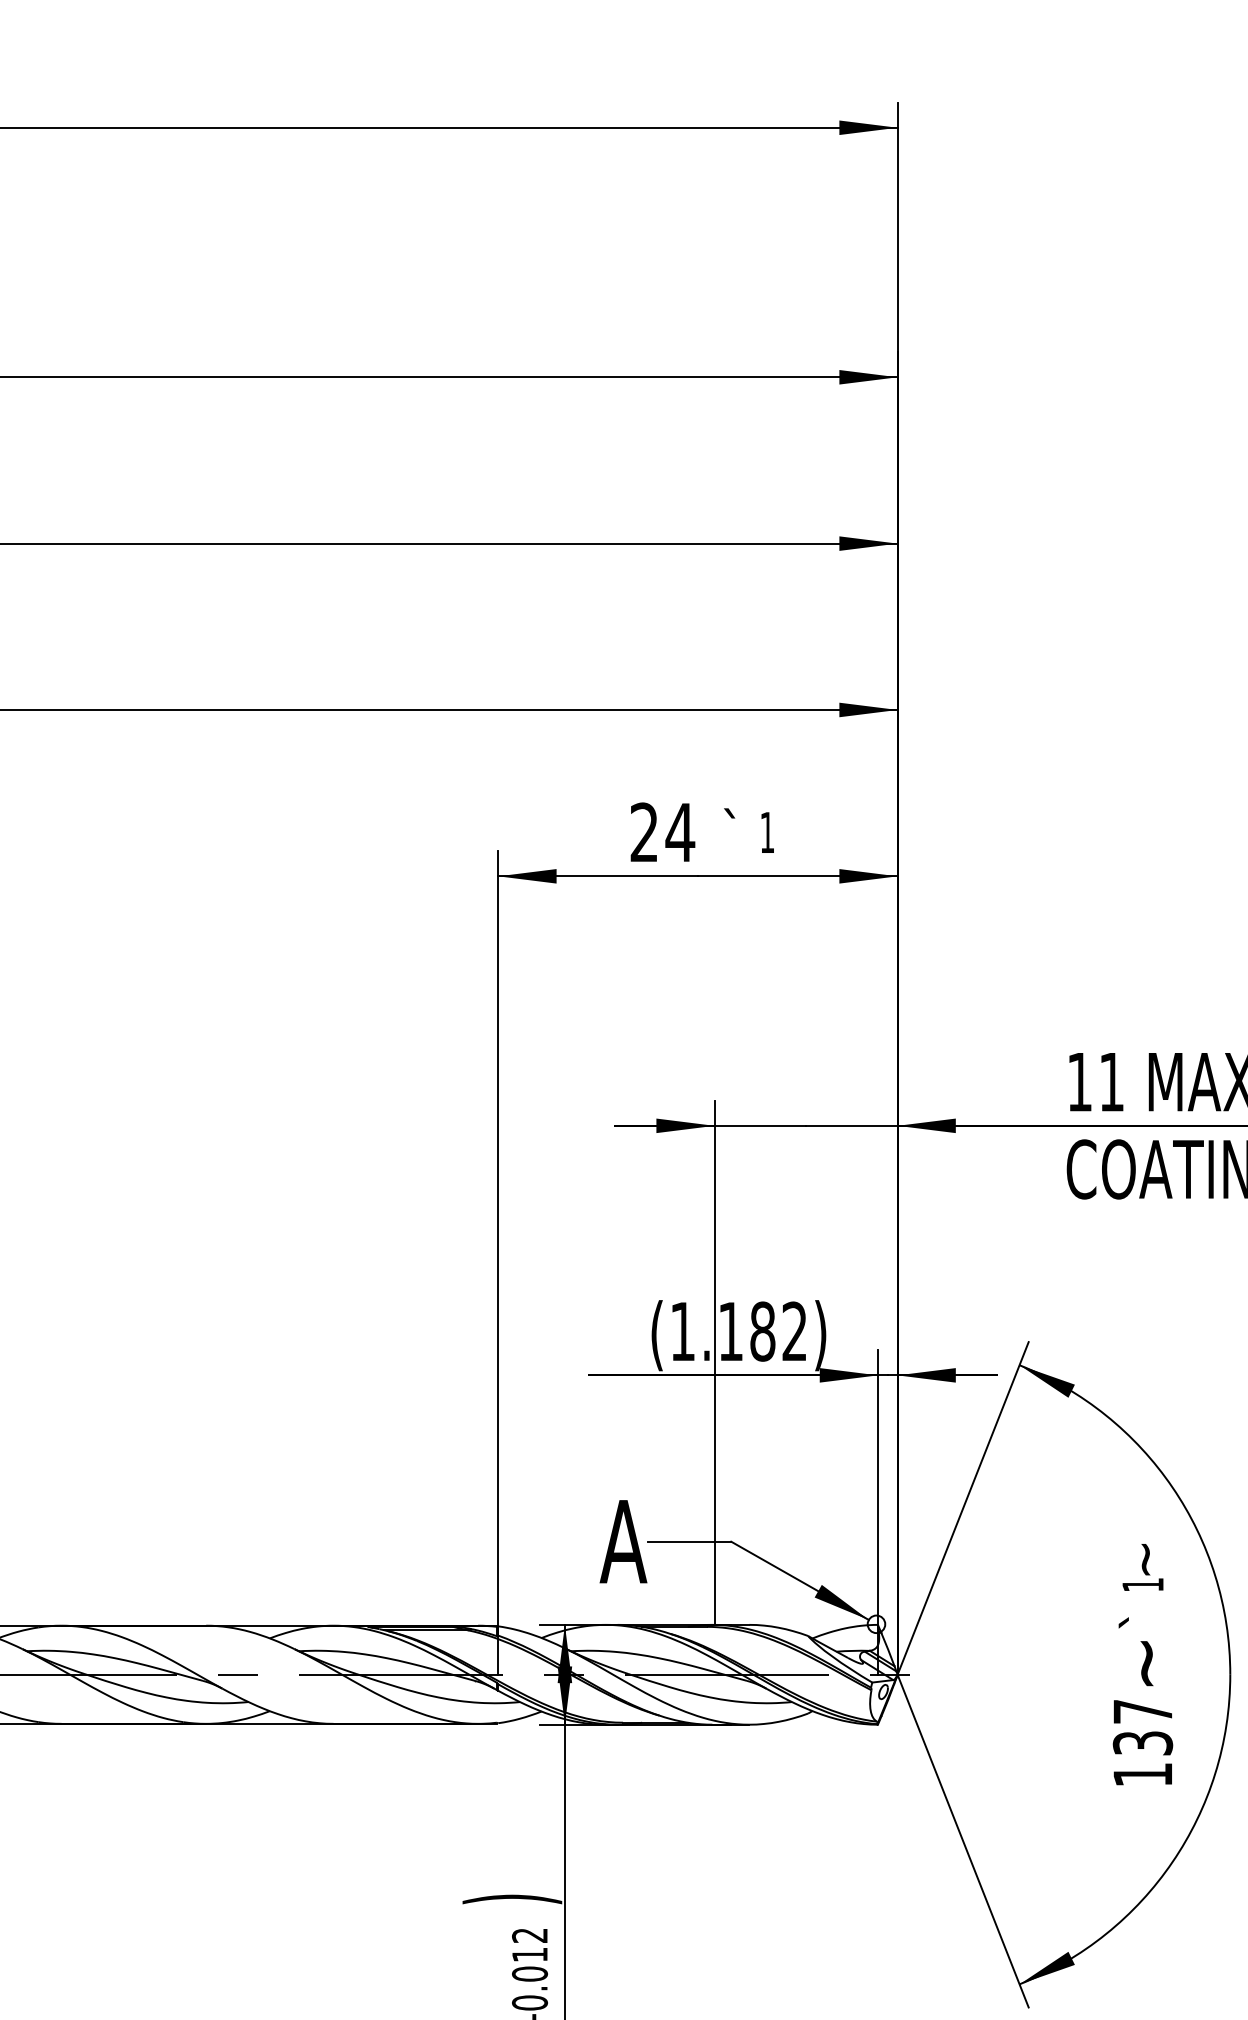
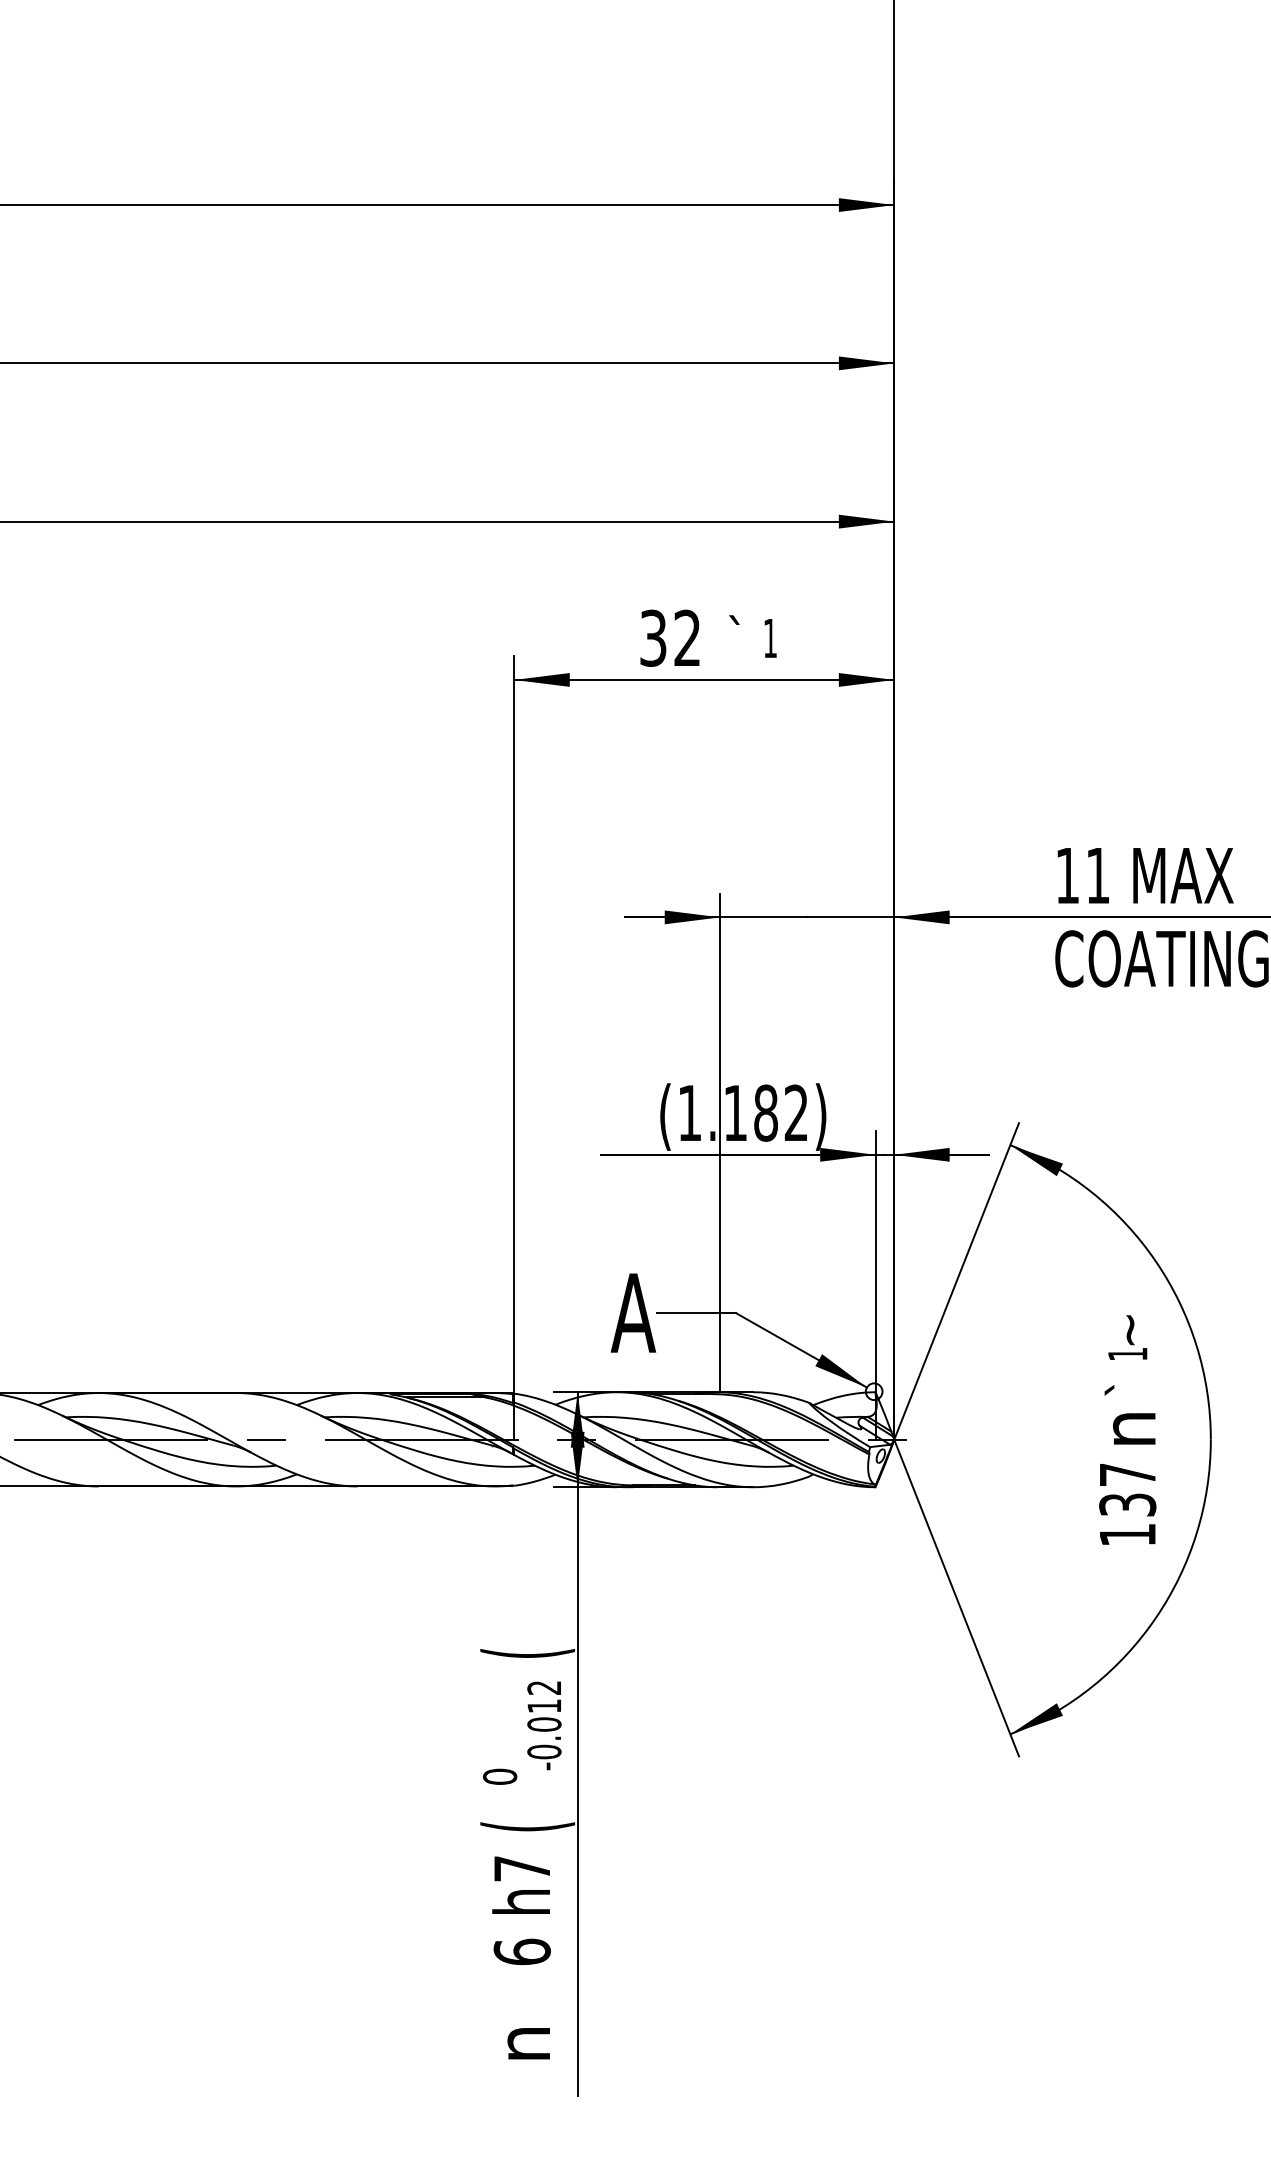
text: (662, 831) -> (670, 637), 24 -> 32
text: (1150, 1662) -> (1134, 1428), ~ -> n
text: (512, 1899) -> (527, 1653), ) -> (

